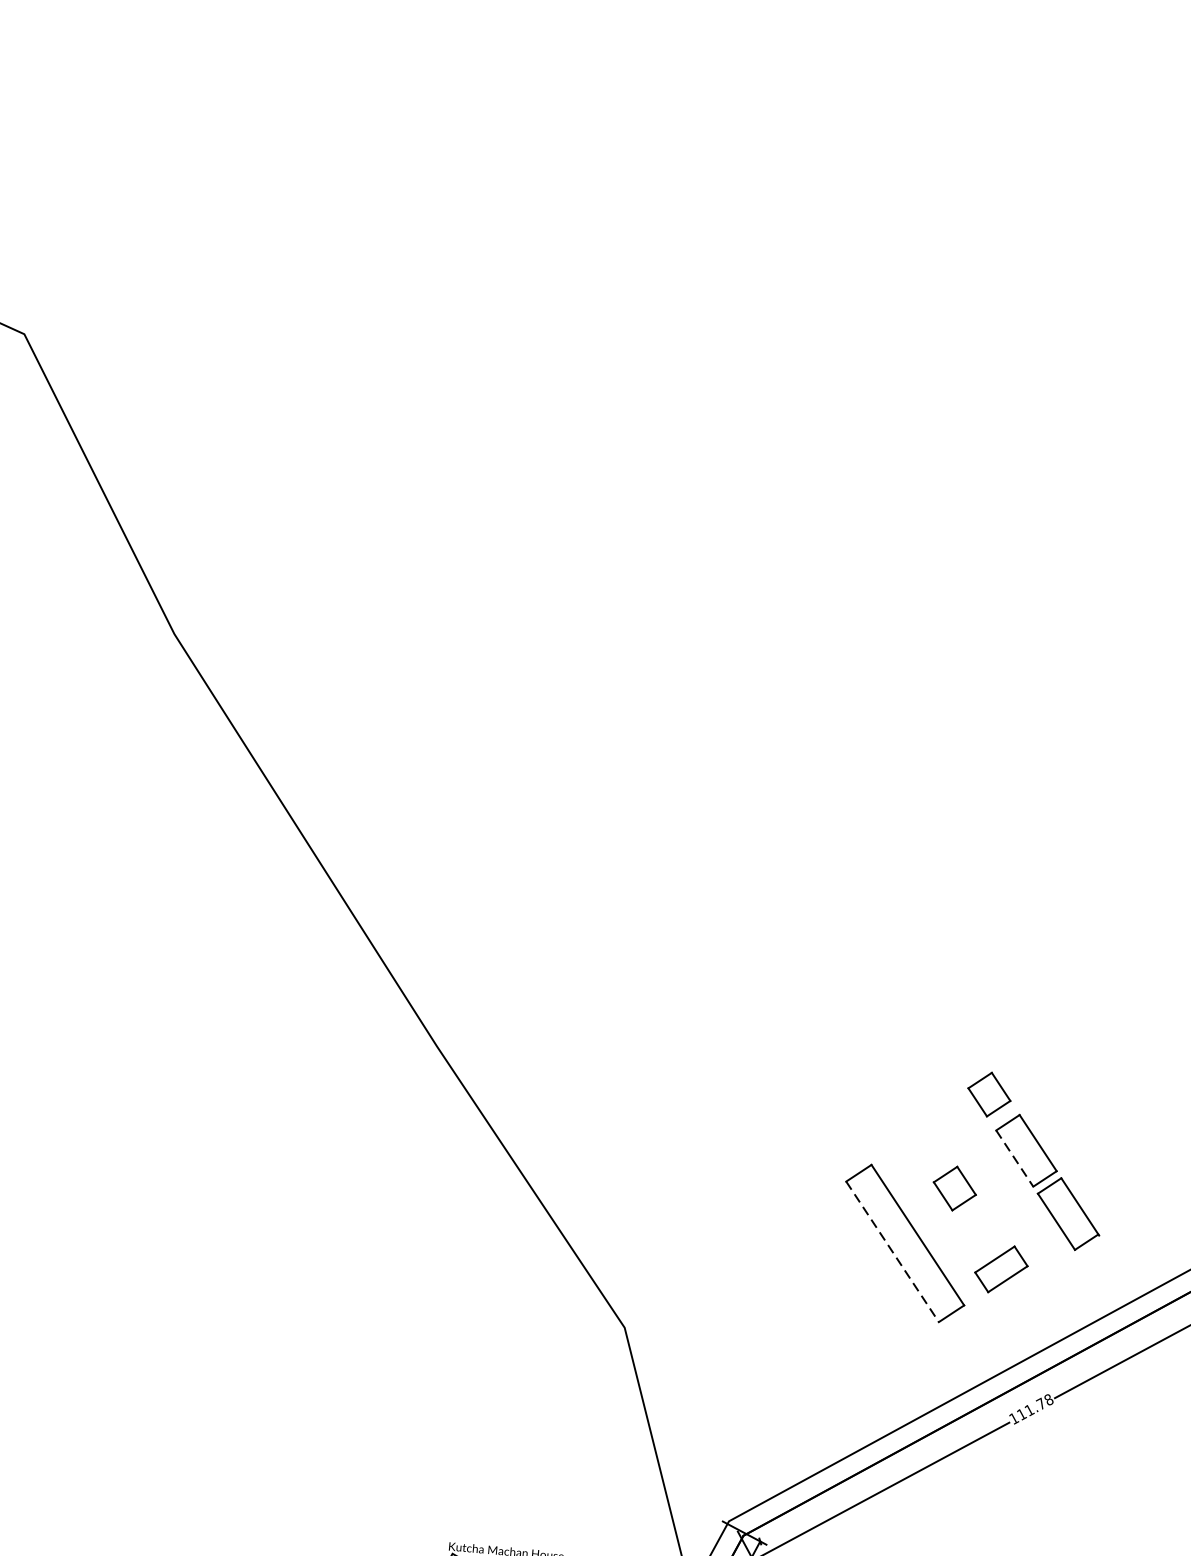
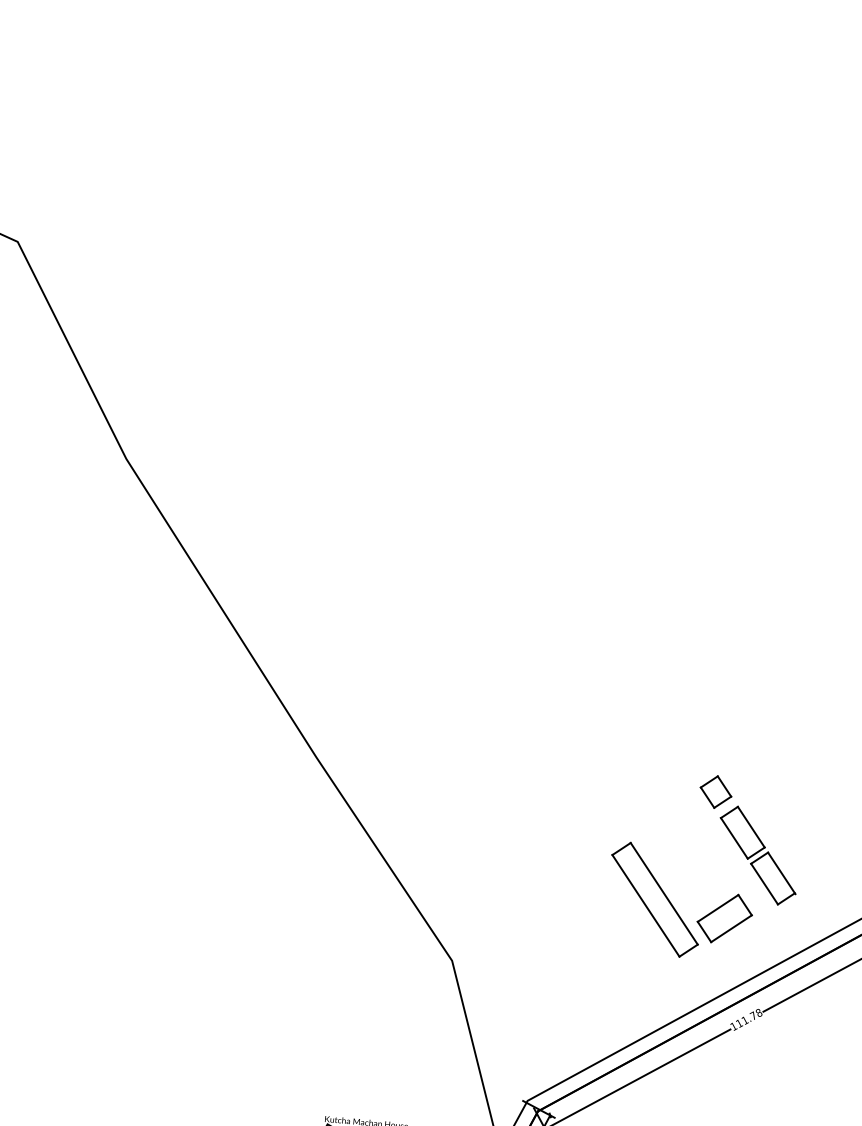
line: (1014, 1158) -> (734, 838), dashed -> solid
part: (954, 1187) -> (690, 859), removed
line: (891, 1251) -> (645, 905), dashed -> solid
part: (1001, 1269) -> (724, 918), size x1.43

